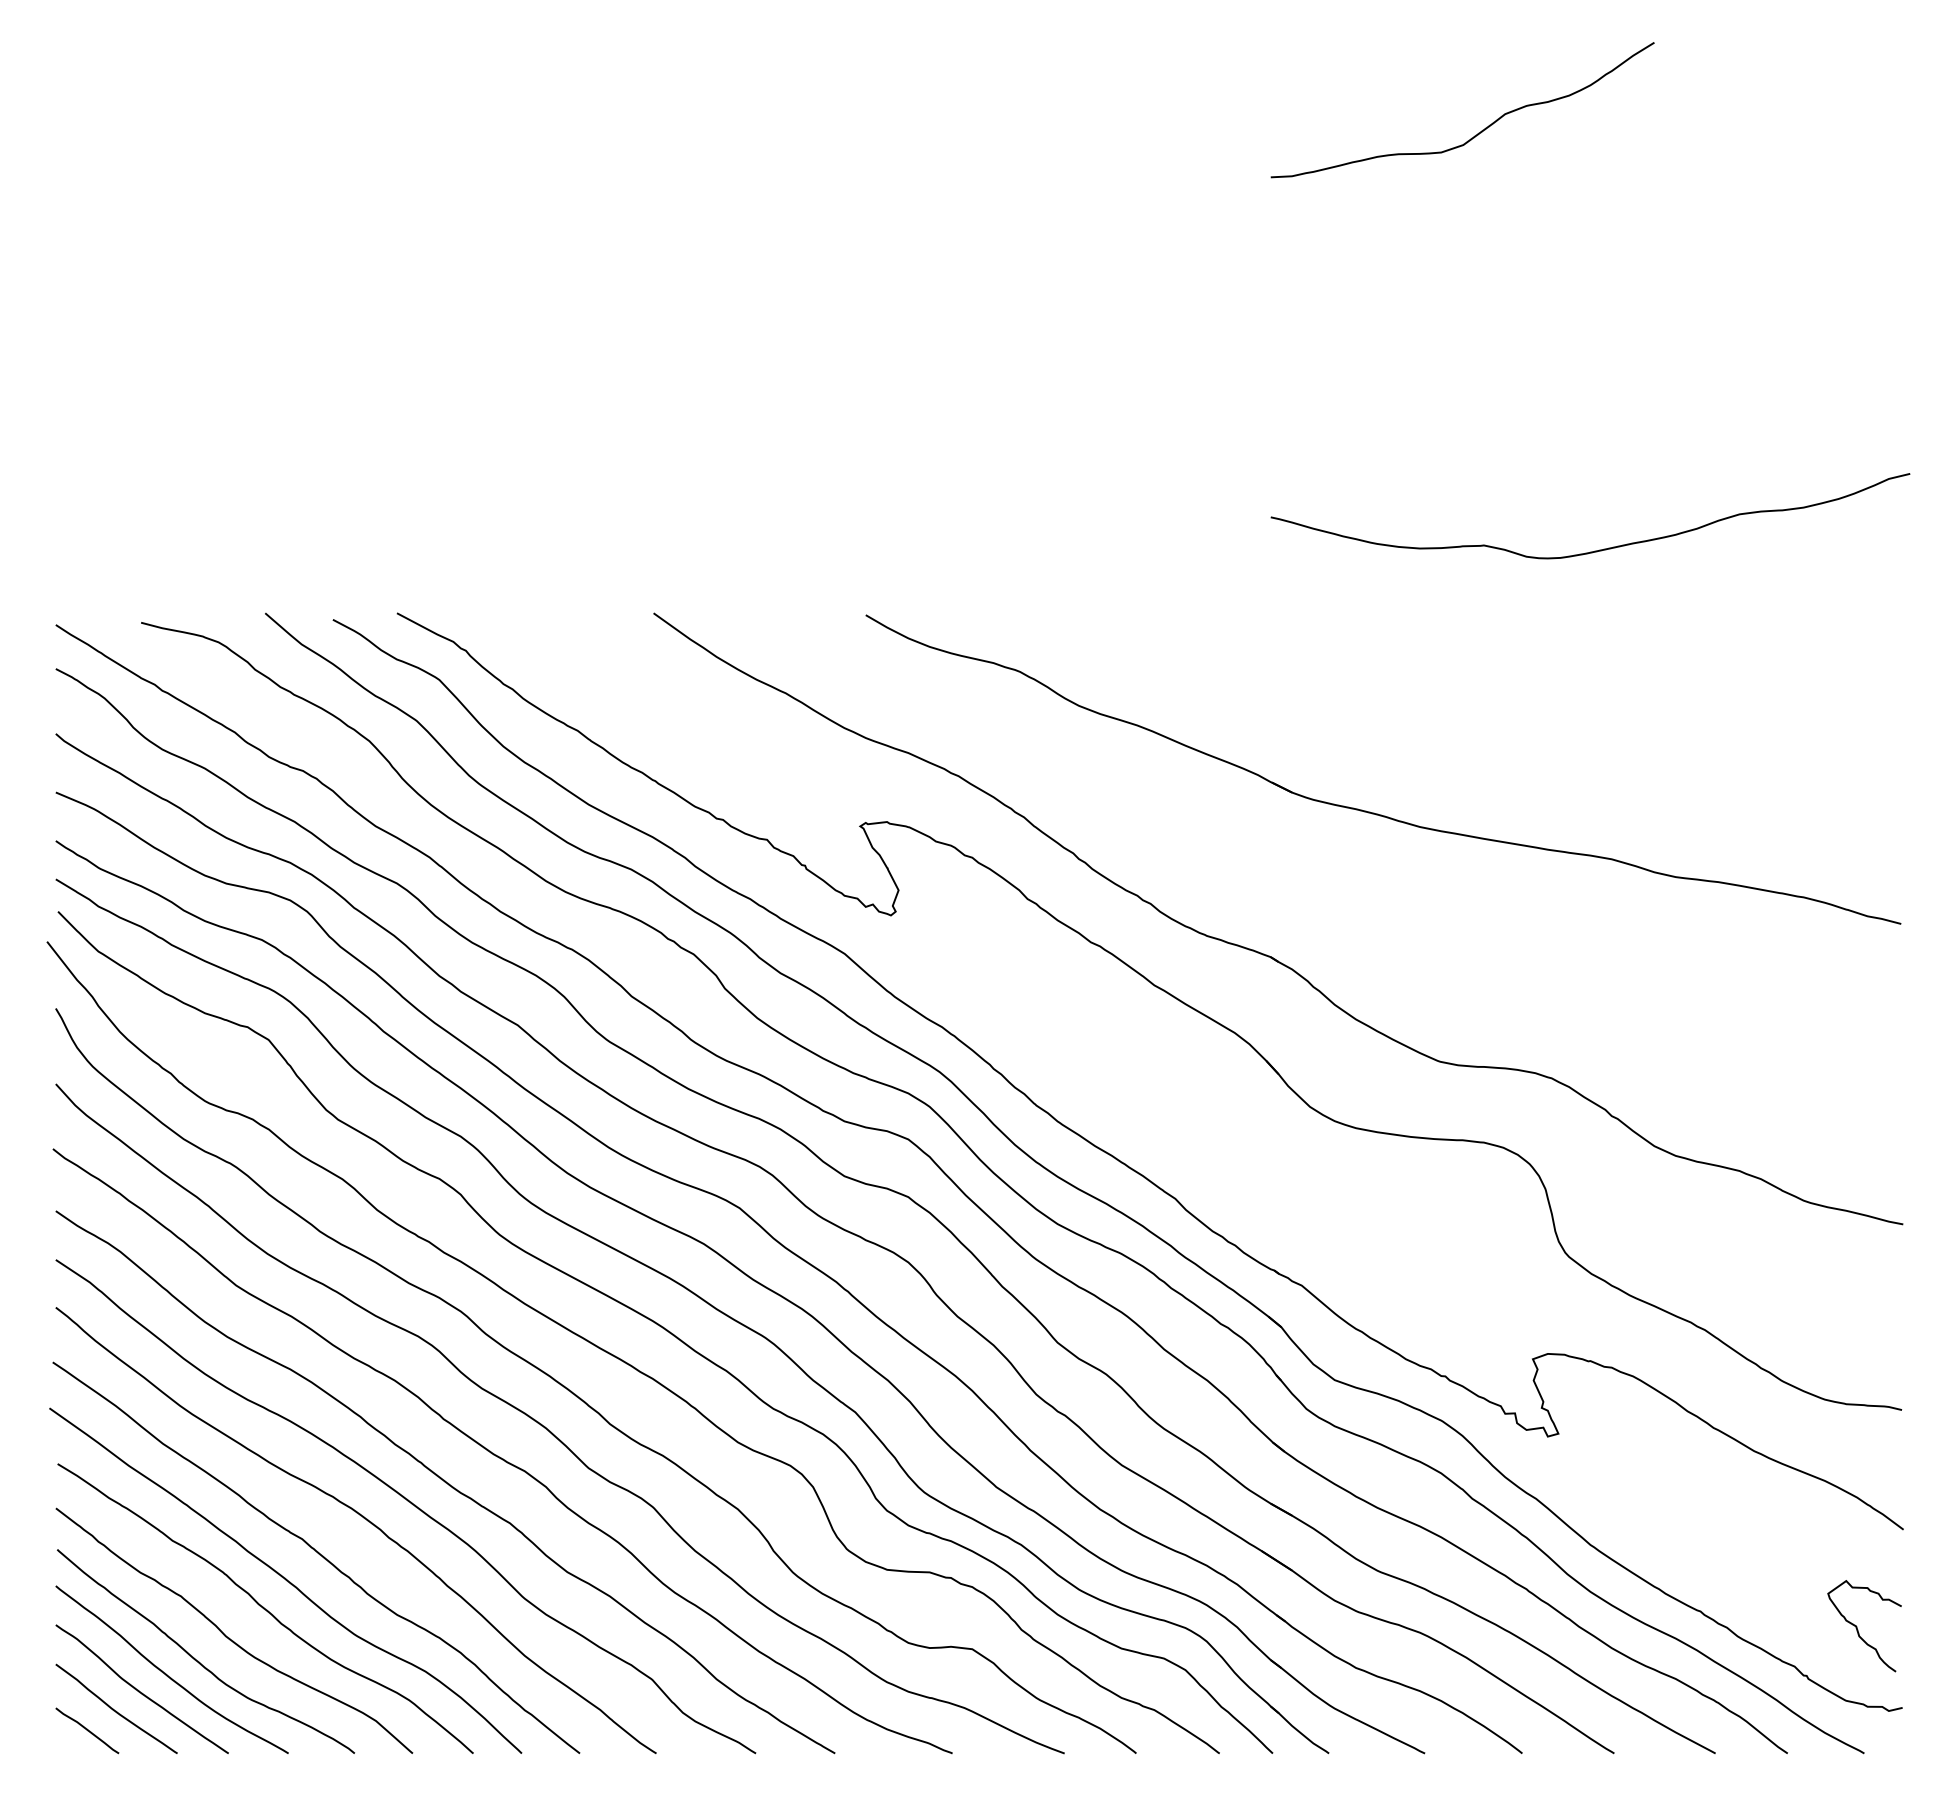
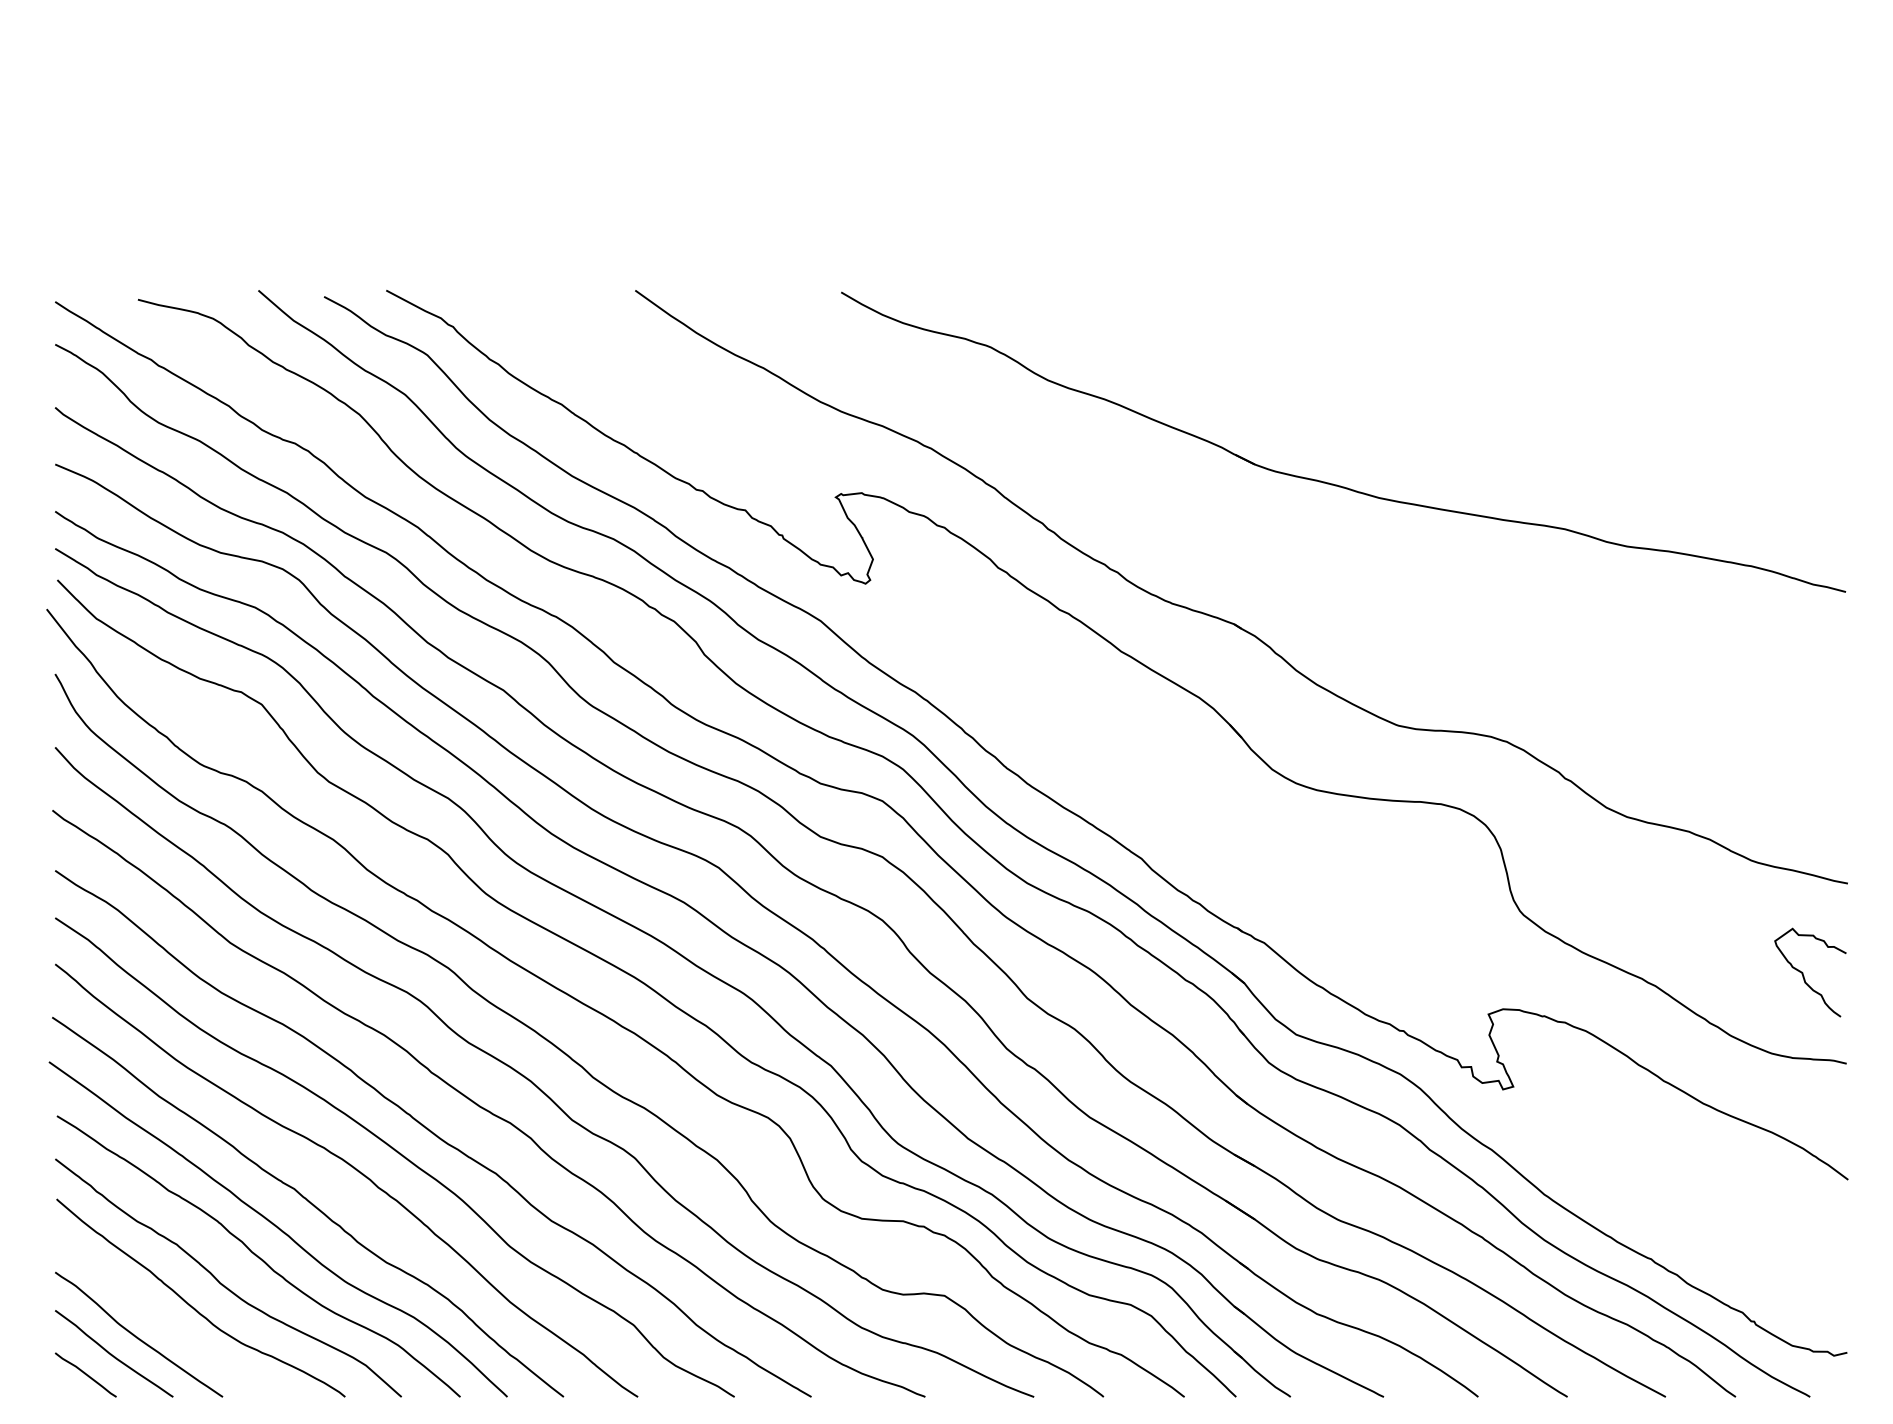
curve: (1599, 549) -> (1553, 228), removed
curve: (1858, 1629) -> (1804, 975), moved
curve: (166, 1673) -> (162, 1319), removed

